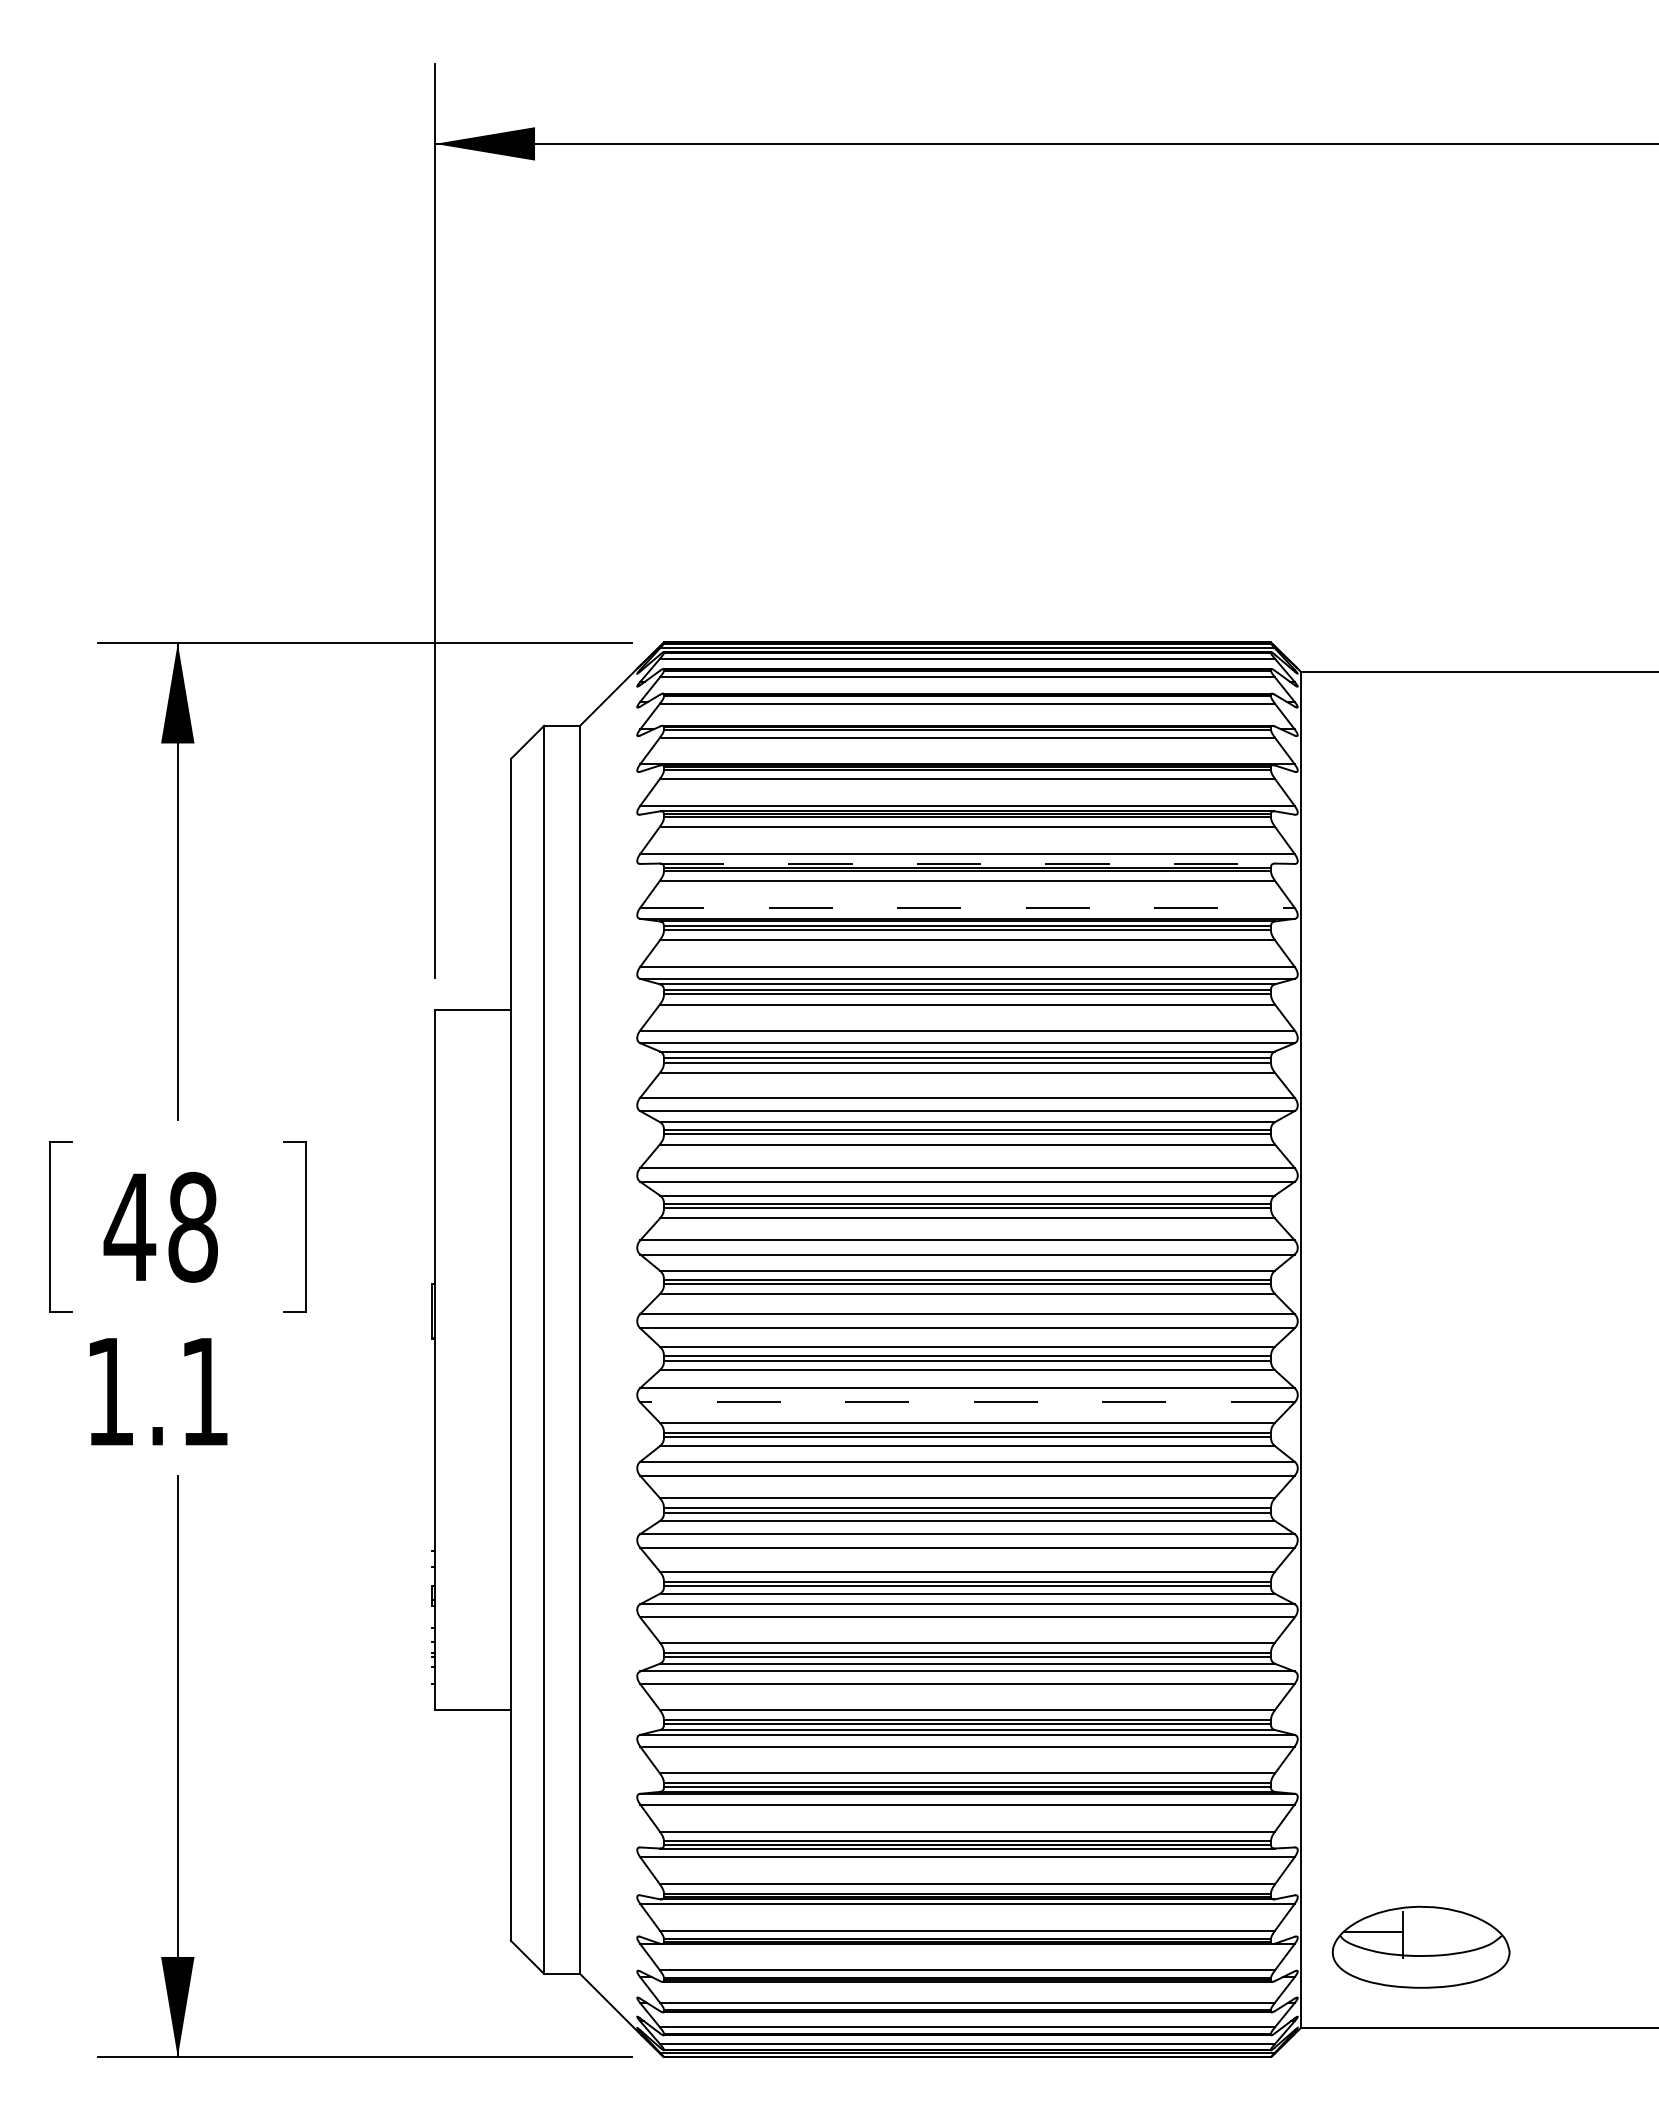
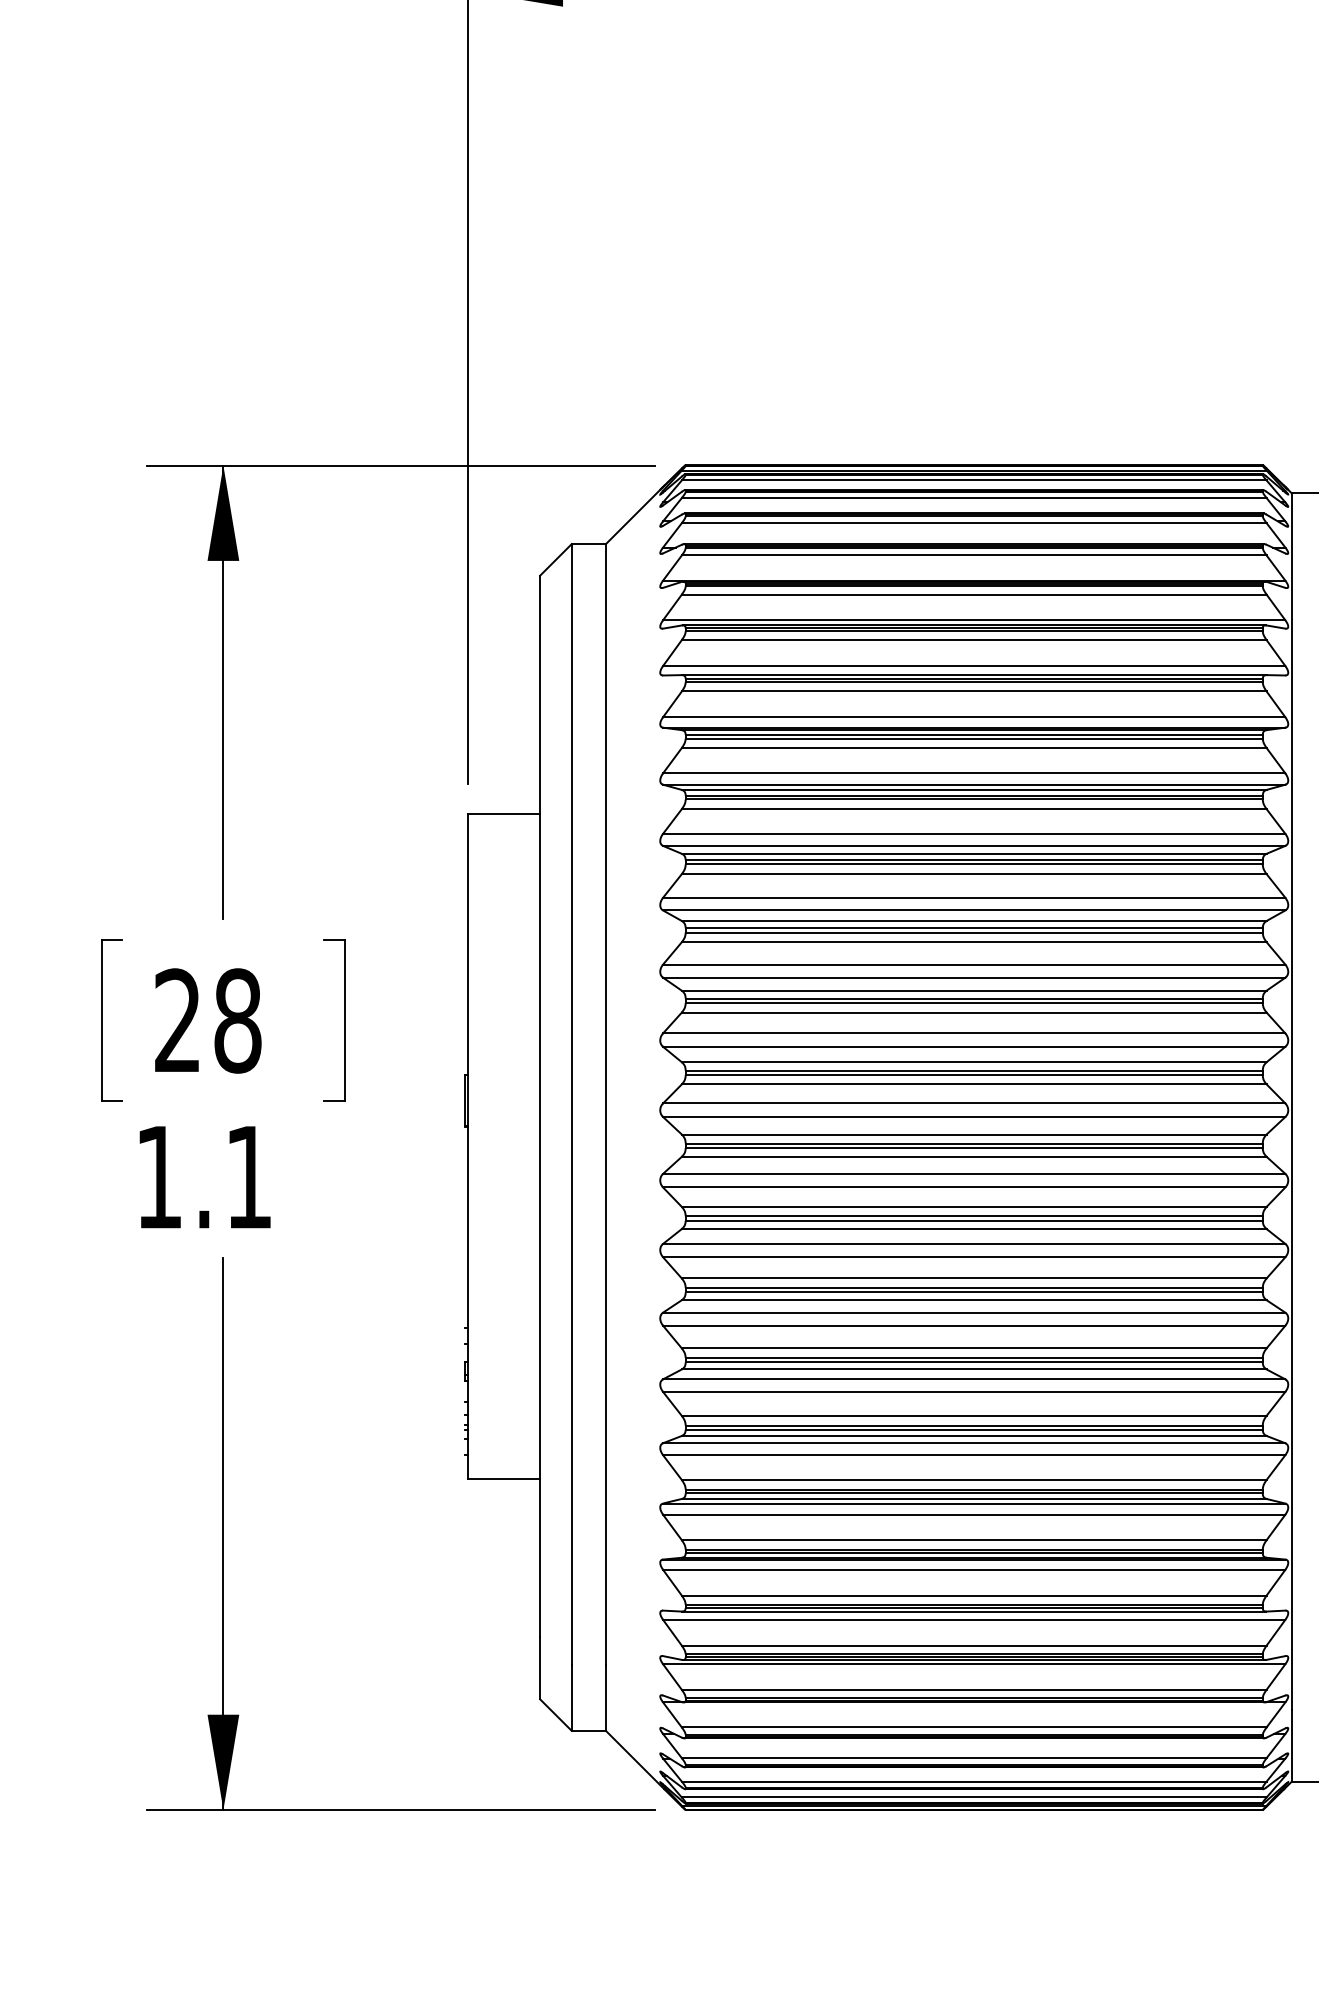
line: (967, 863) -> (974, 675), dashed -> solid
line: (967, 907) -> (974, 716), dashed -> solid
text: (129, 1225) -> (177, 1019), 48 -> 28
line: (966, 1402) -> (973, 1187), dashed -> solid

